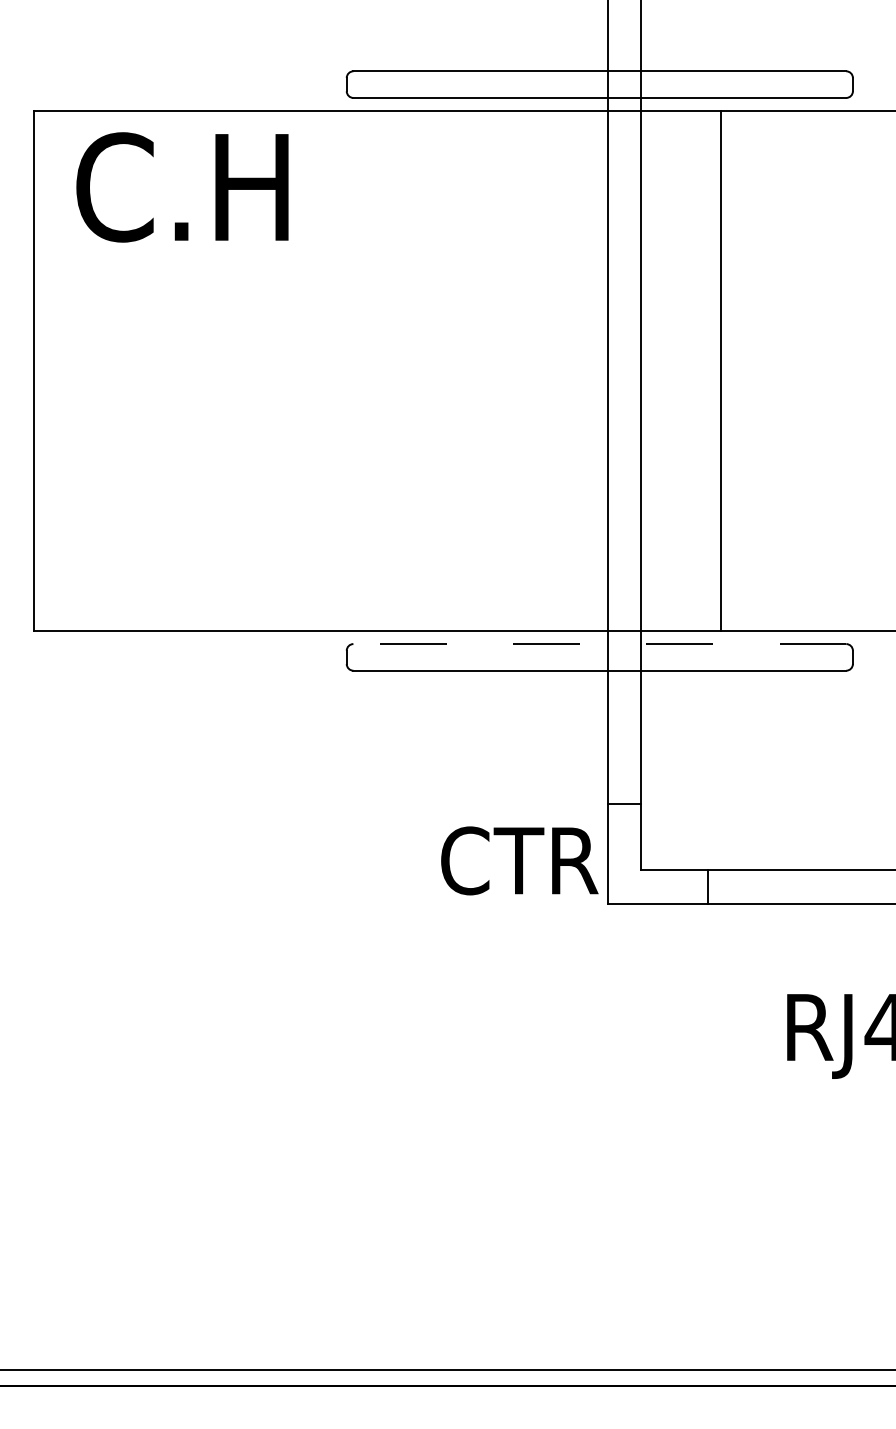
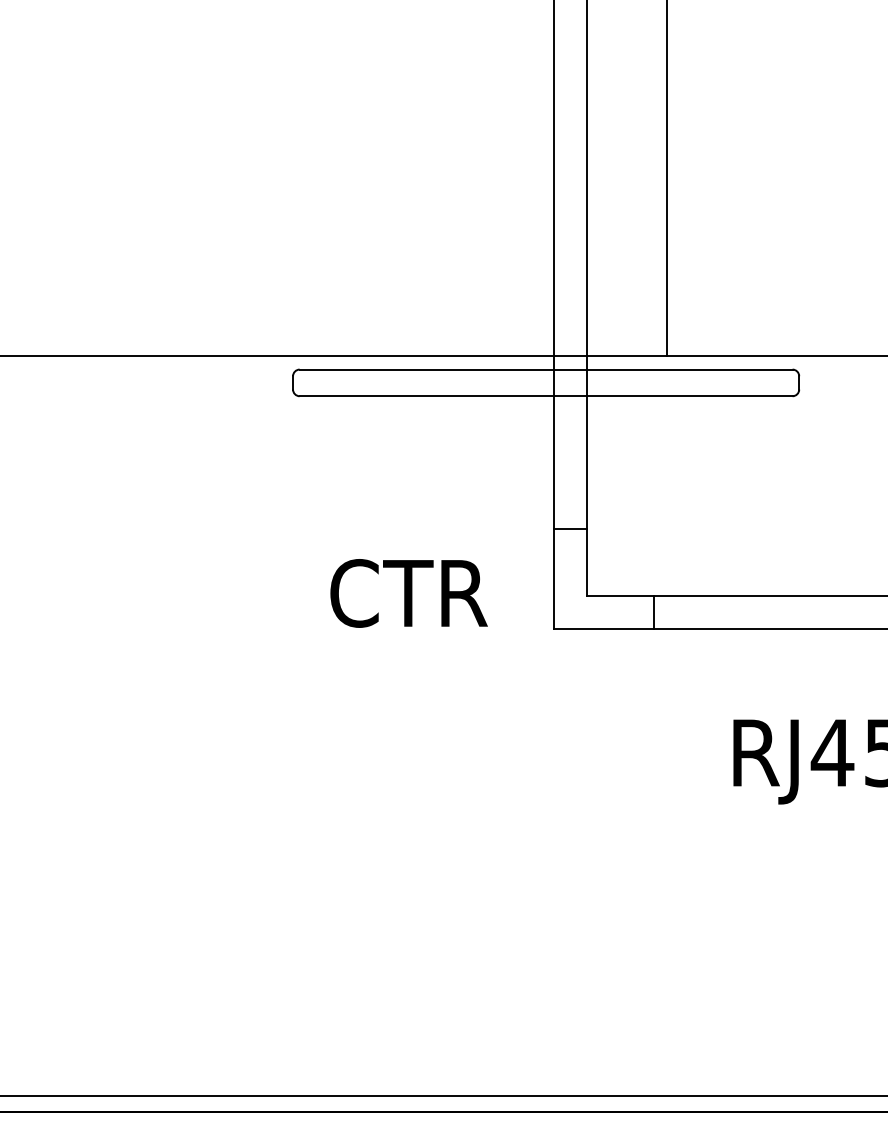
line: (599, 644) -> (545, 370), dashed -> solid
text: (519, 860) -> (408, 593), moved

